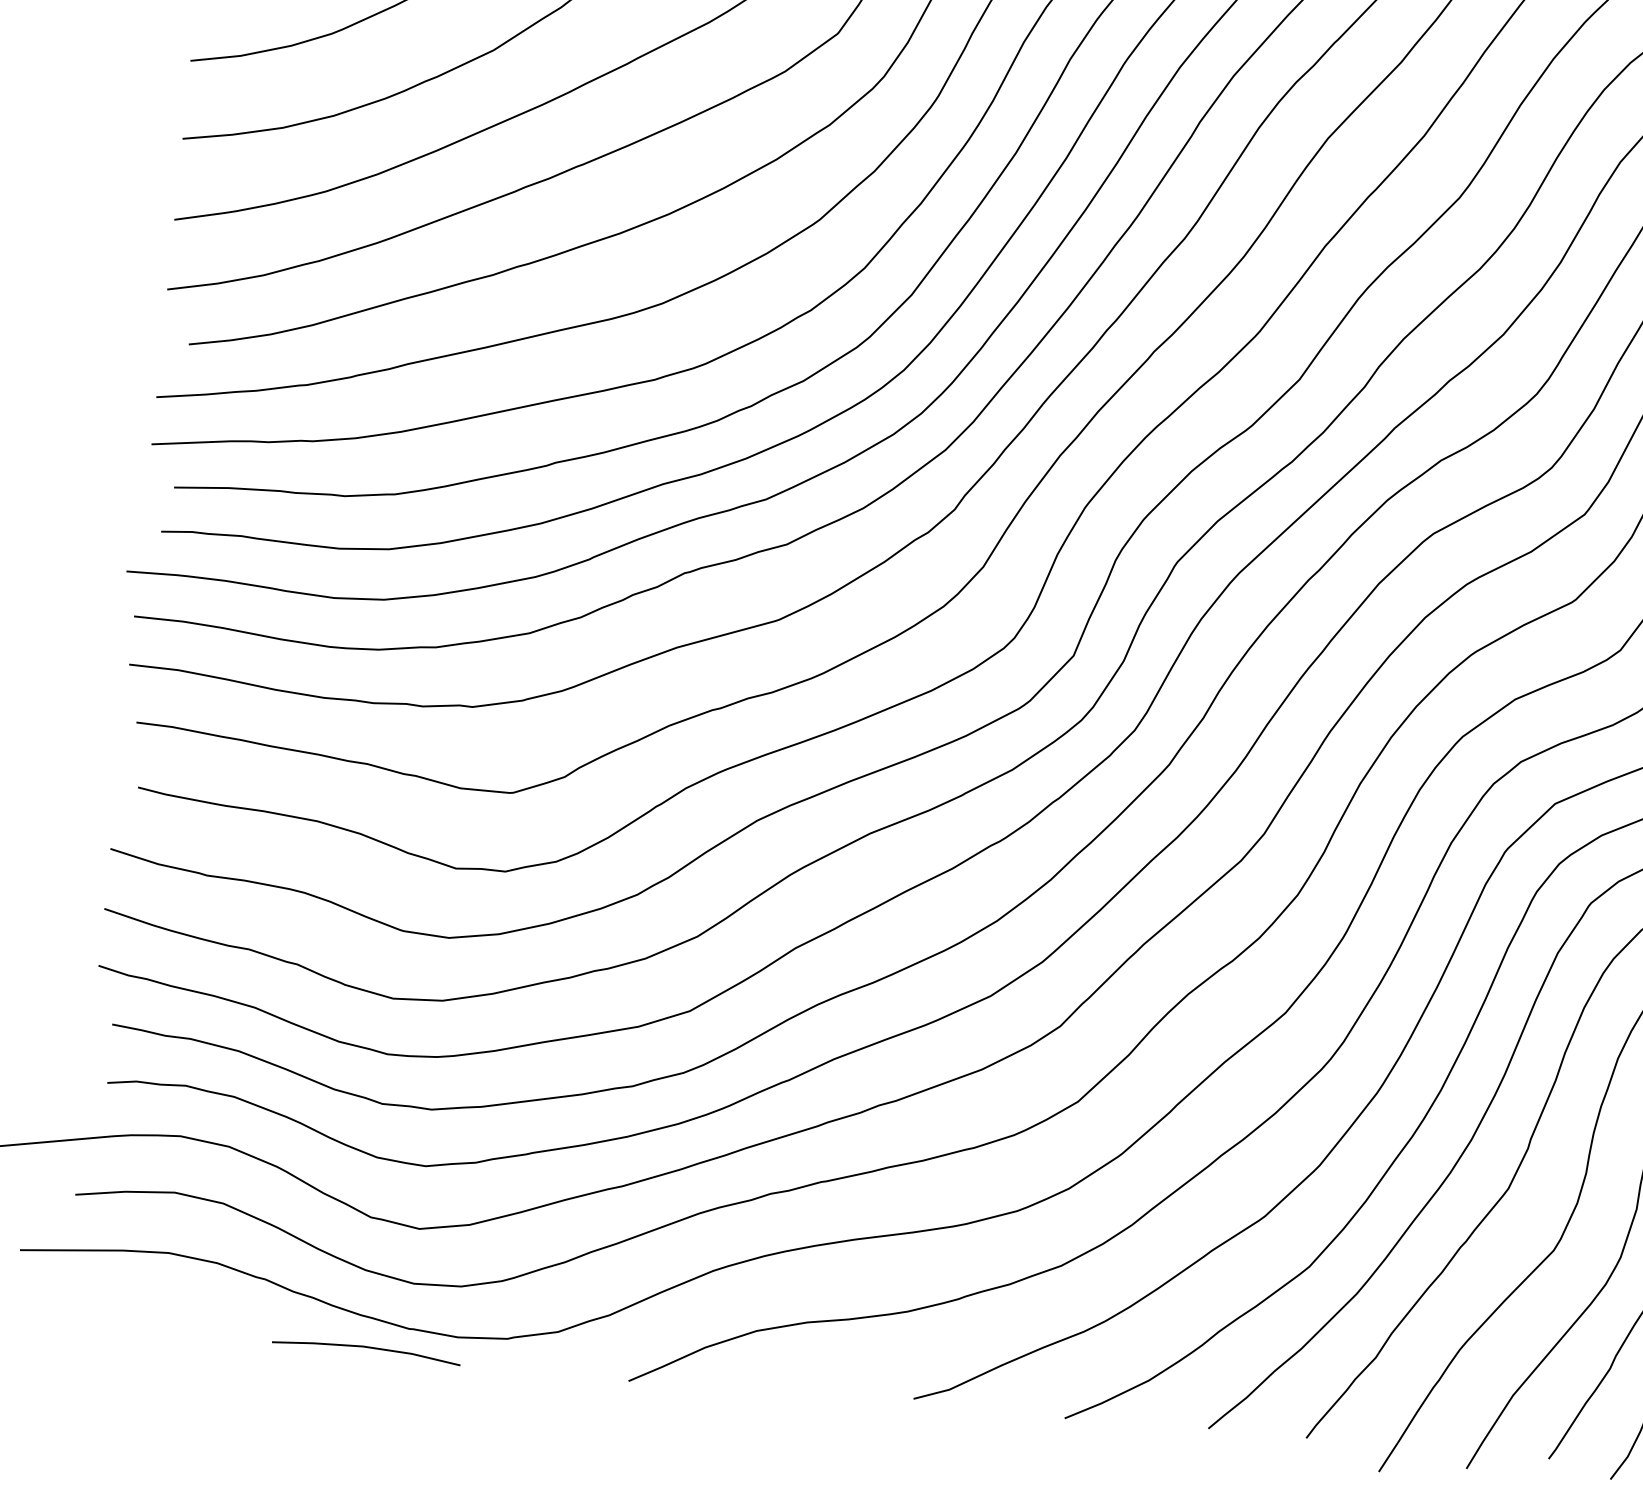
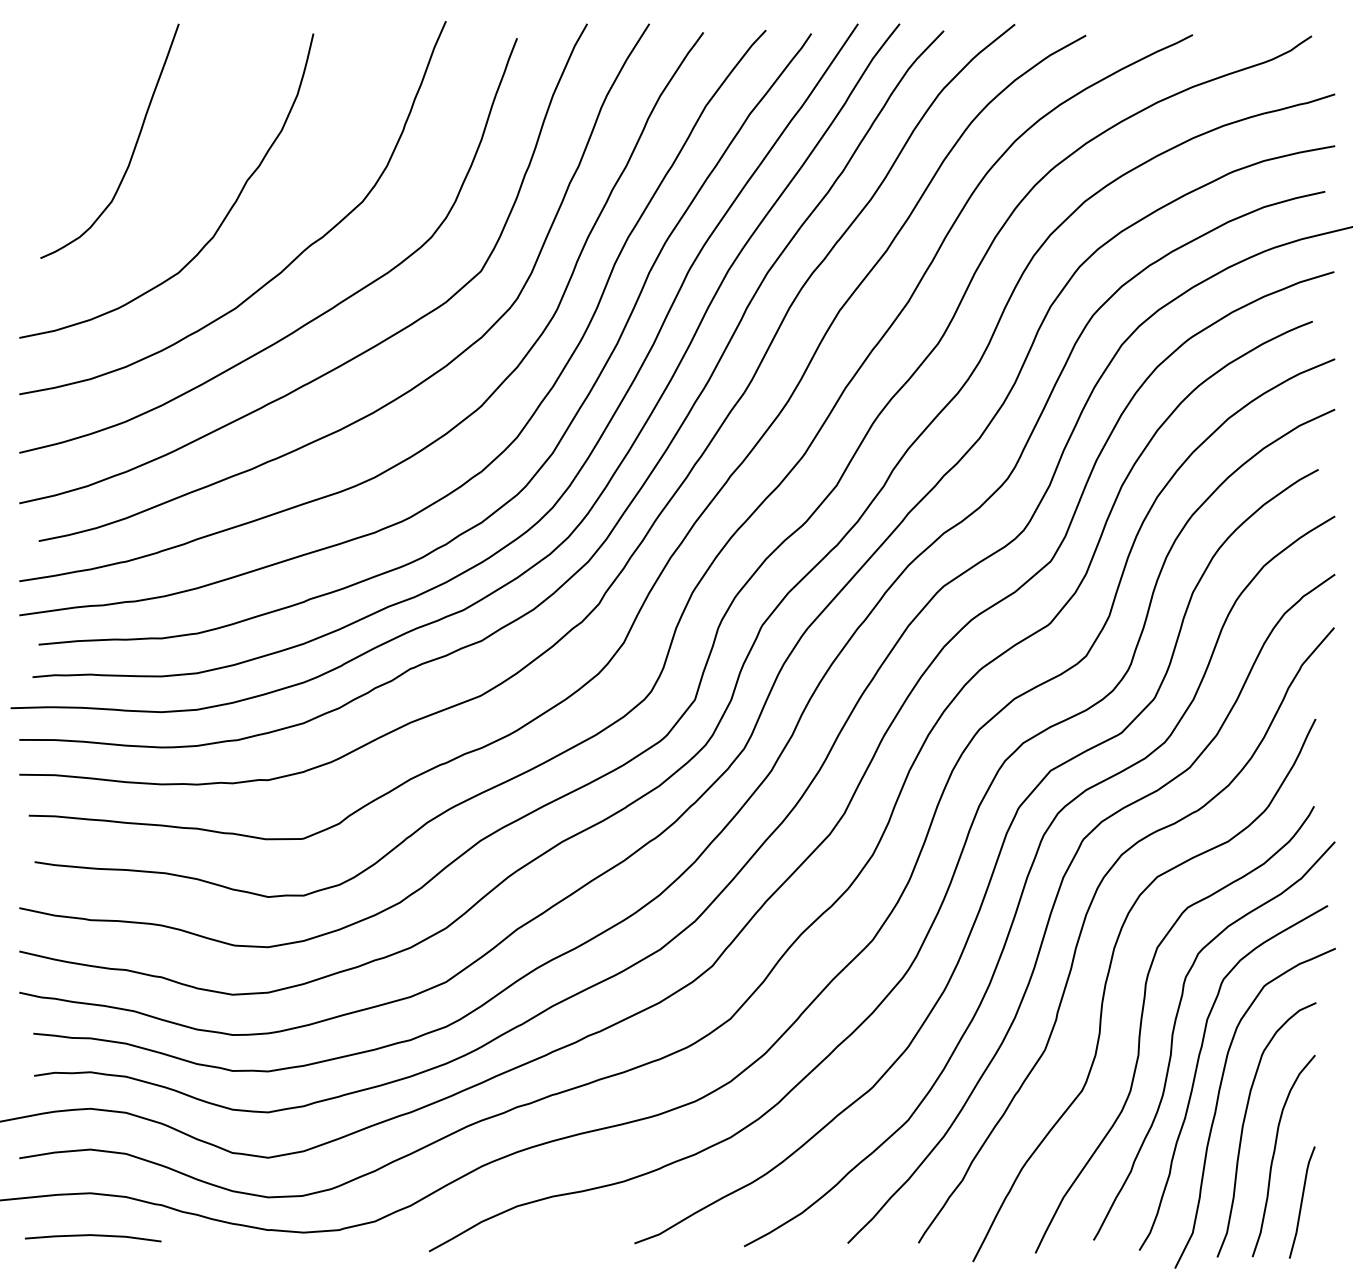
line: (367, 1348) -> (93, 1236), moved

